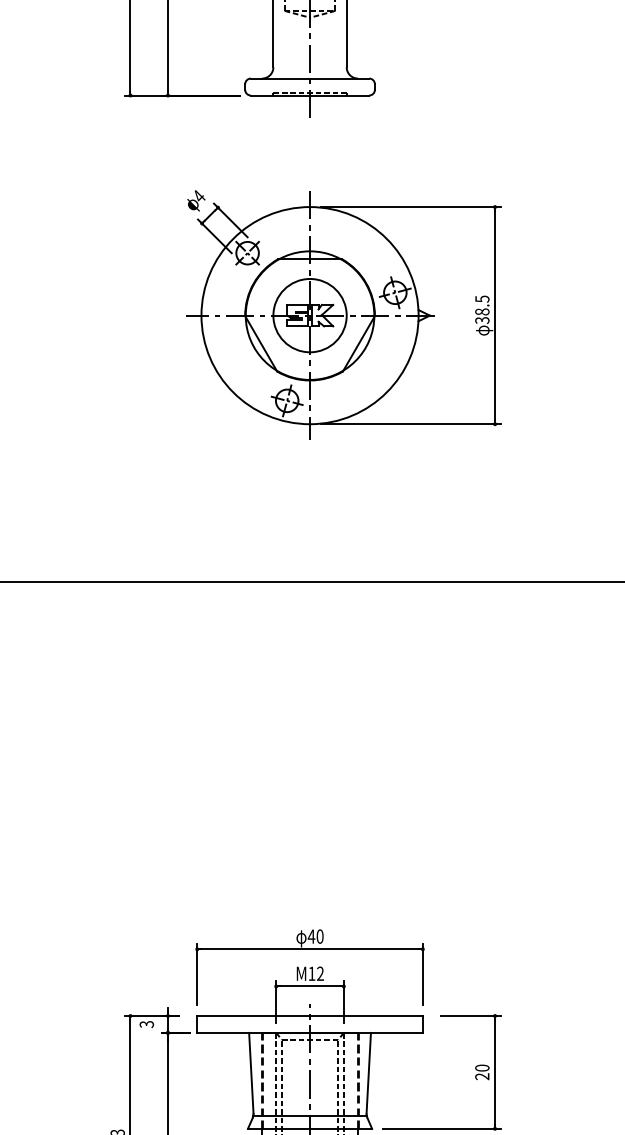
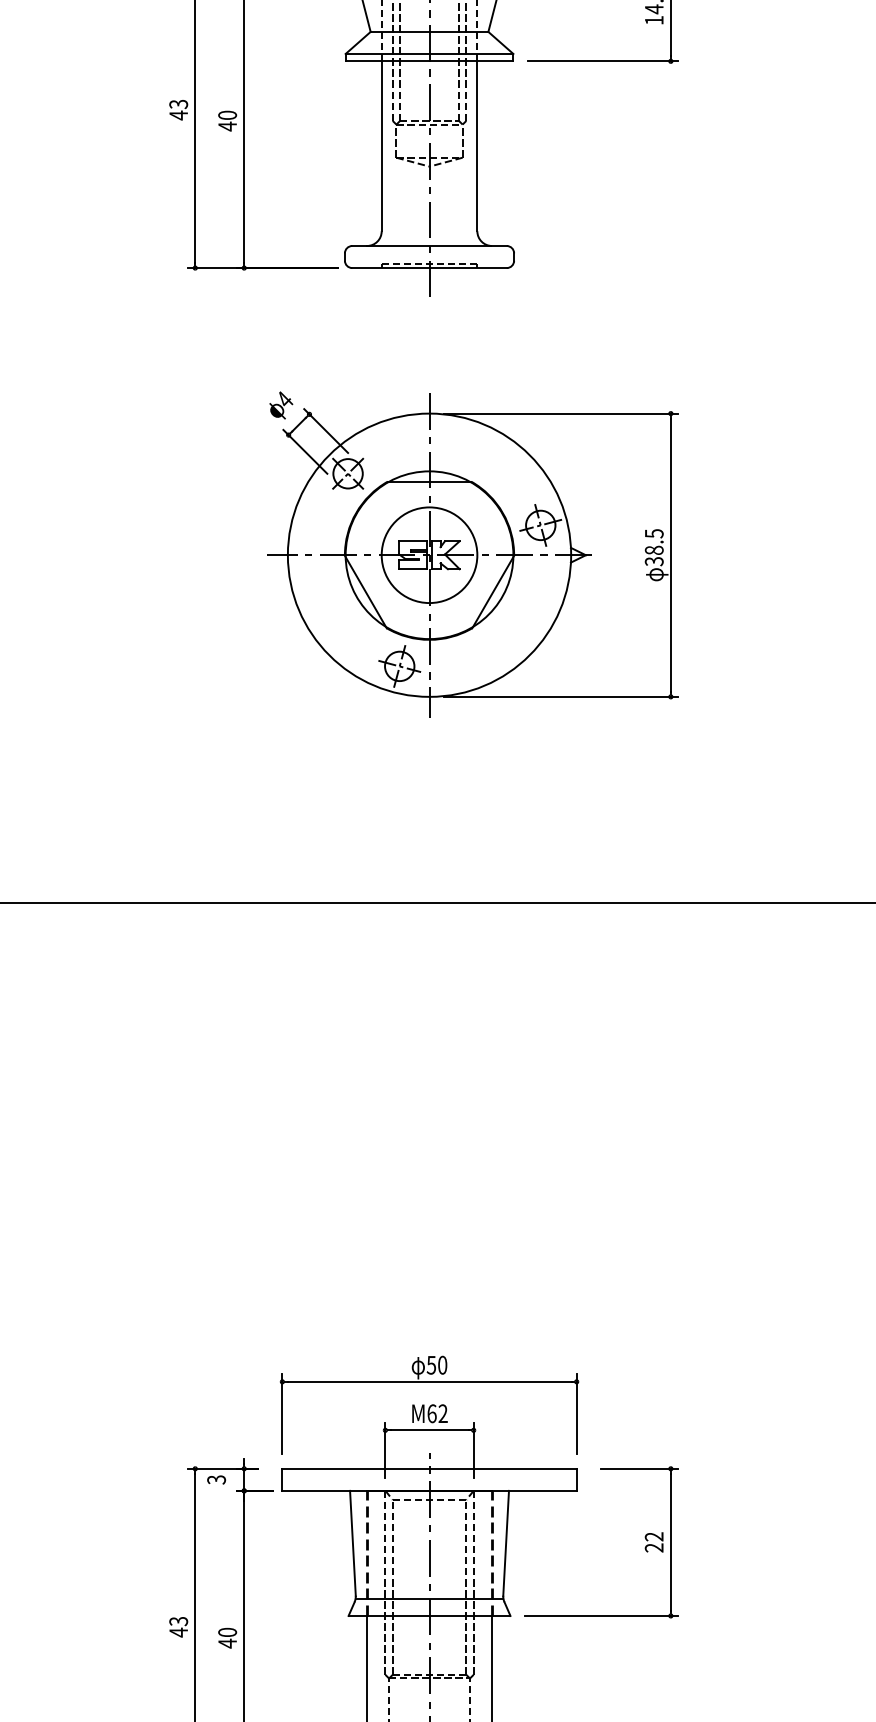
text: (311, 936) -> (431, 1365), 40 -> 50
text: (311, 973) -> (431, 1413), M12 -> M62
text: (482, 1067) -> (654, 1536), 20 -> 22

